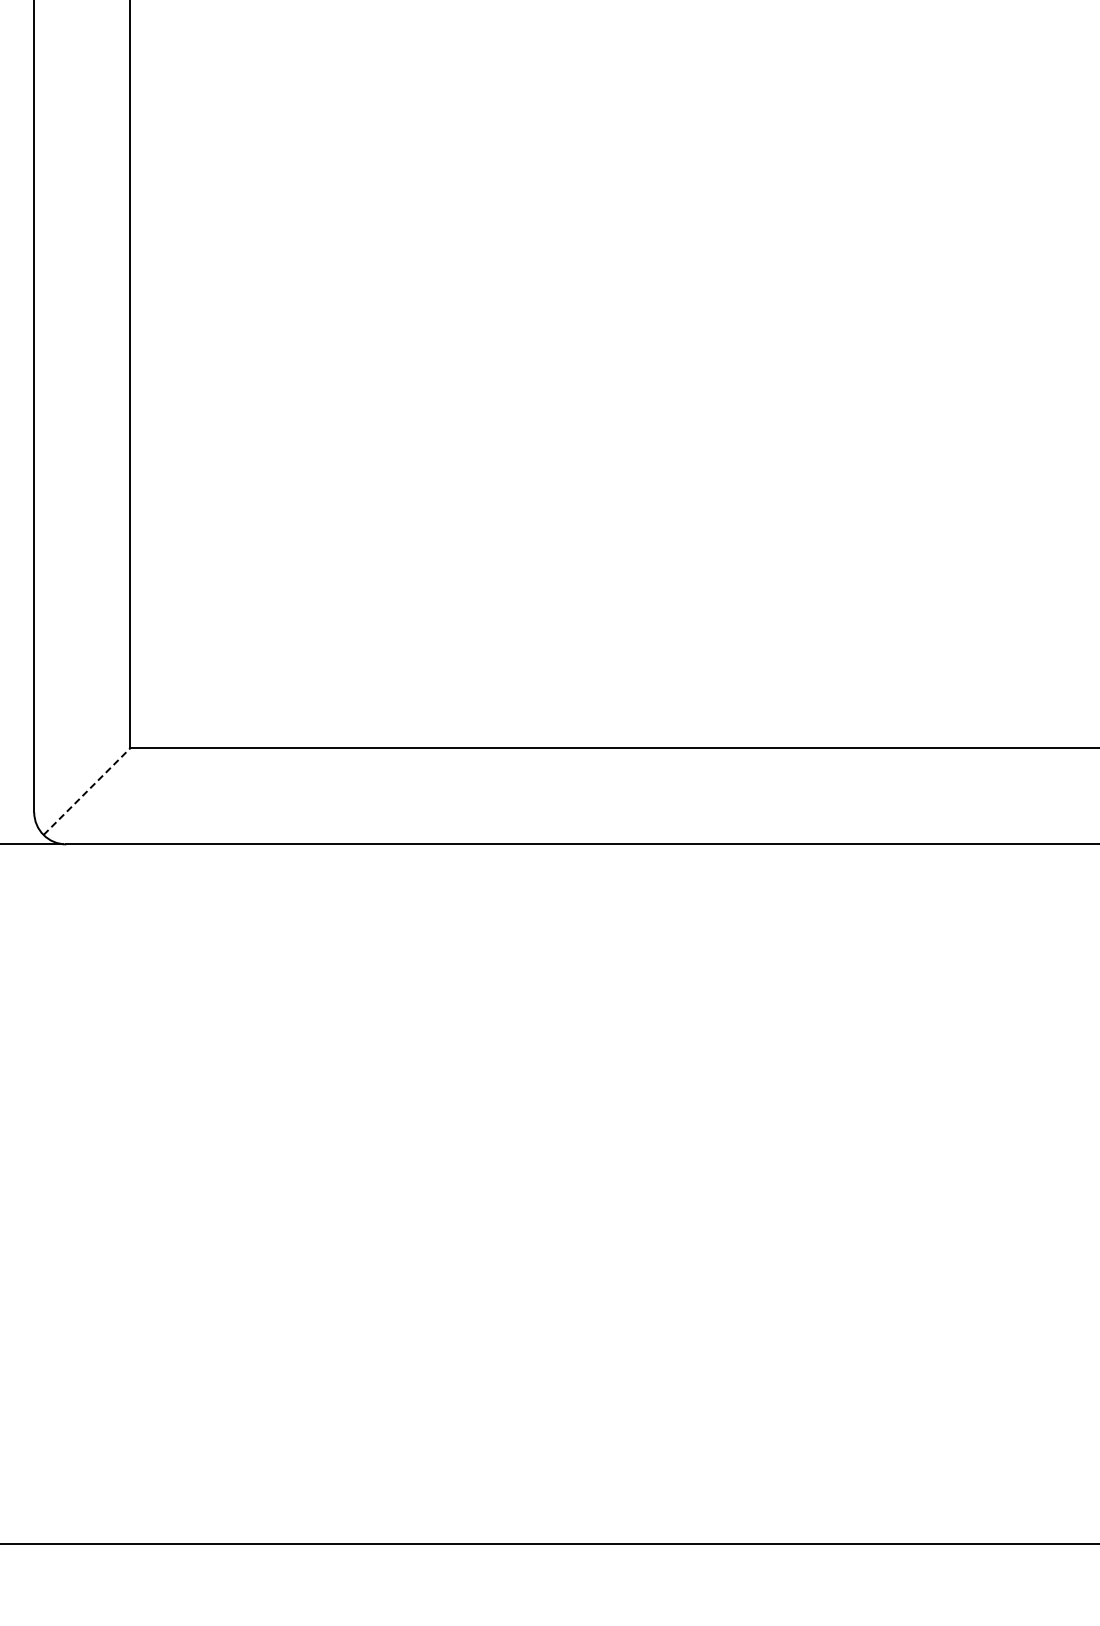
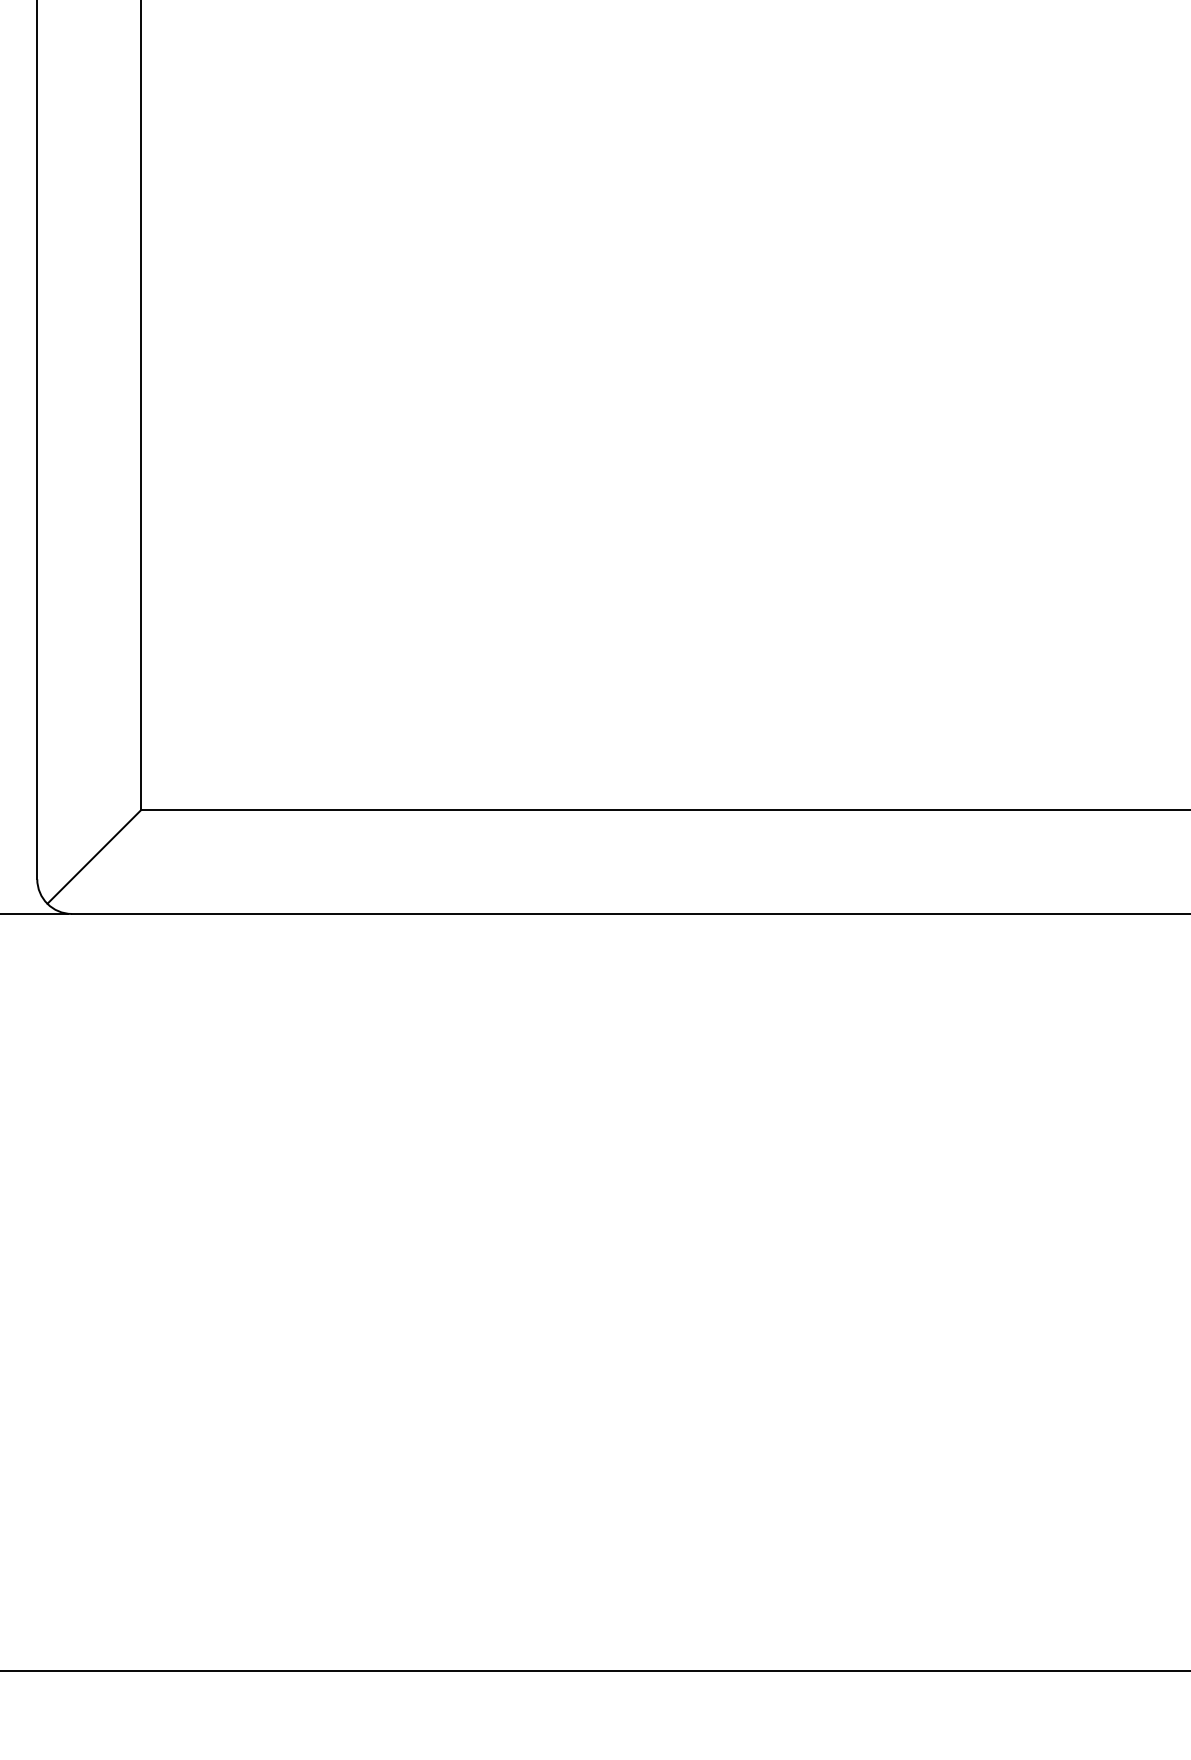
line: (87, 791) -> (94, 856), dashed -> solid

